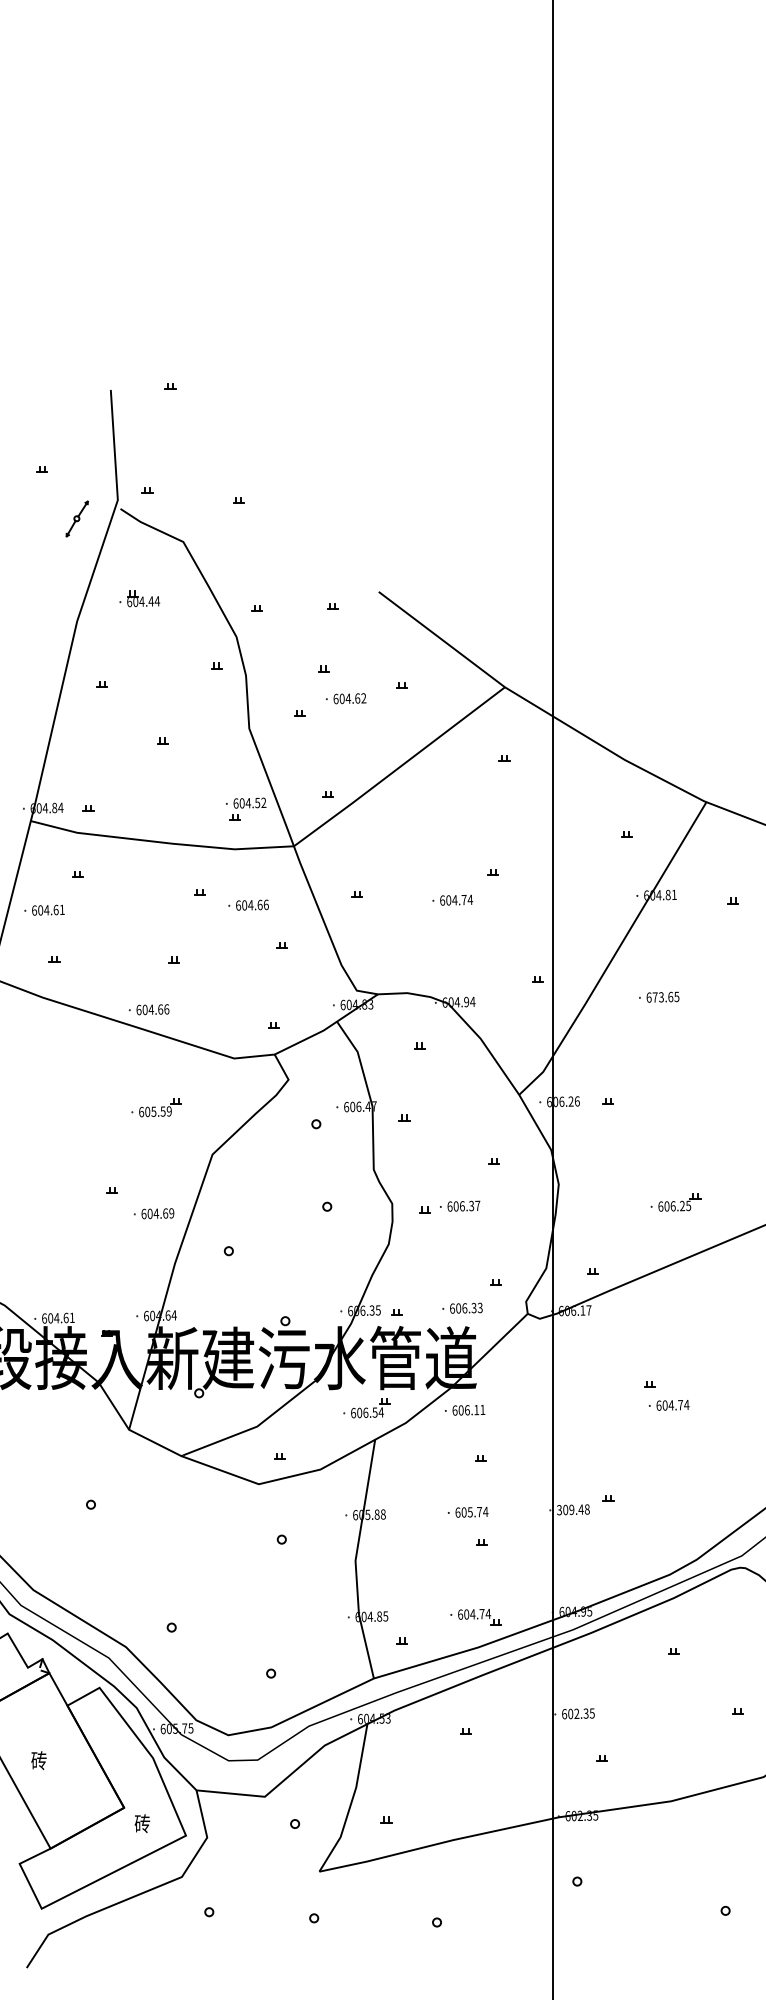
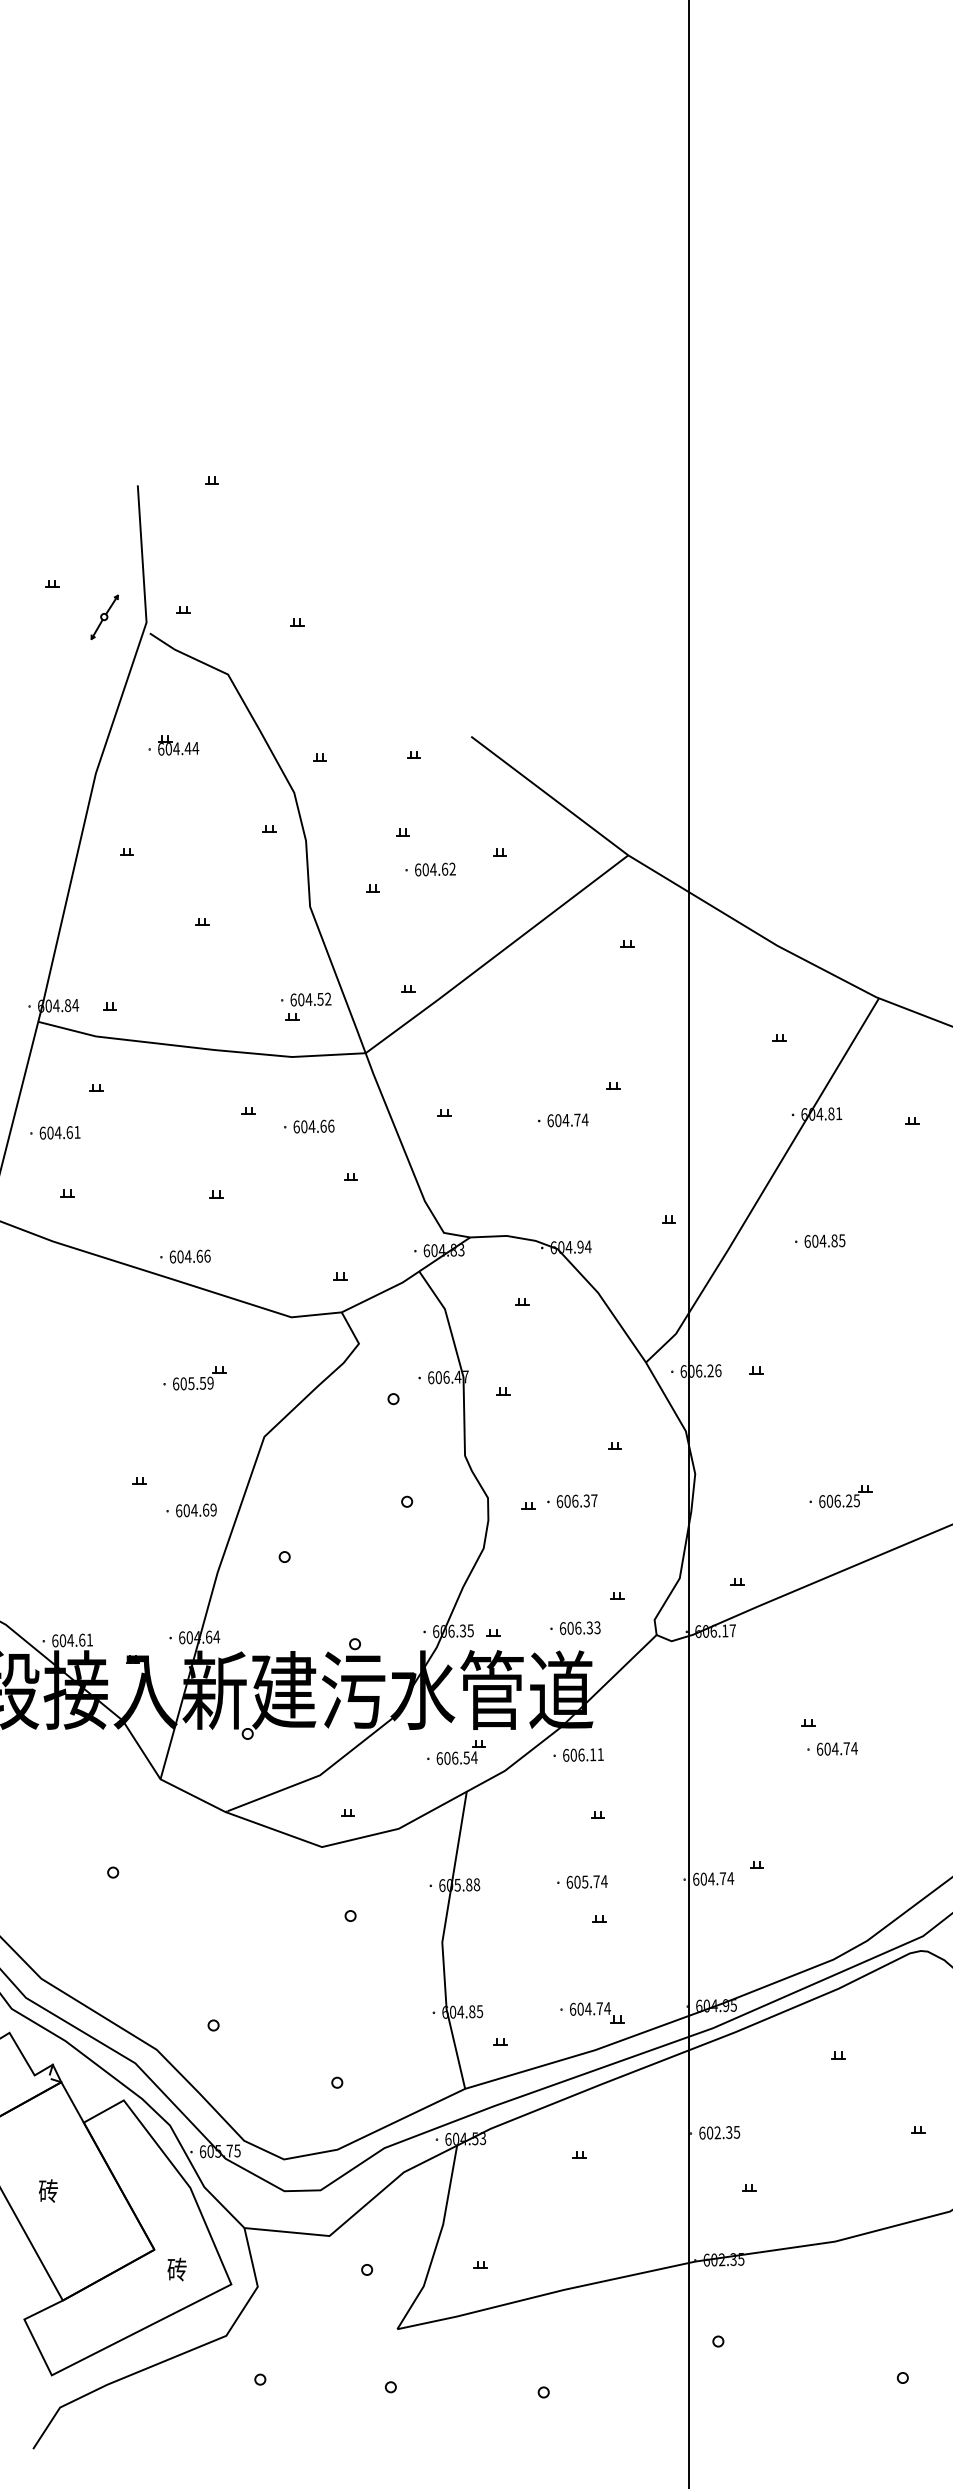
part: (76, 518) -> (103, 616), moved
text: (662, 996) -> (824, 1240), 673.65 -> 604.85
text: (573, 1509) -> (713, 1878), 309.48 -> 604.74

